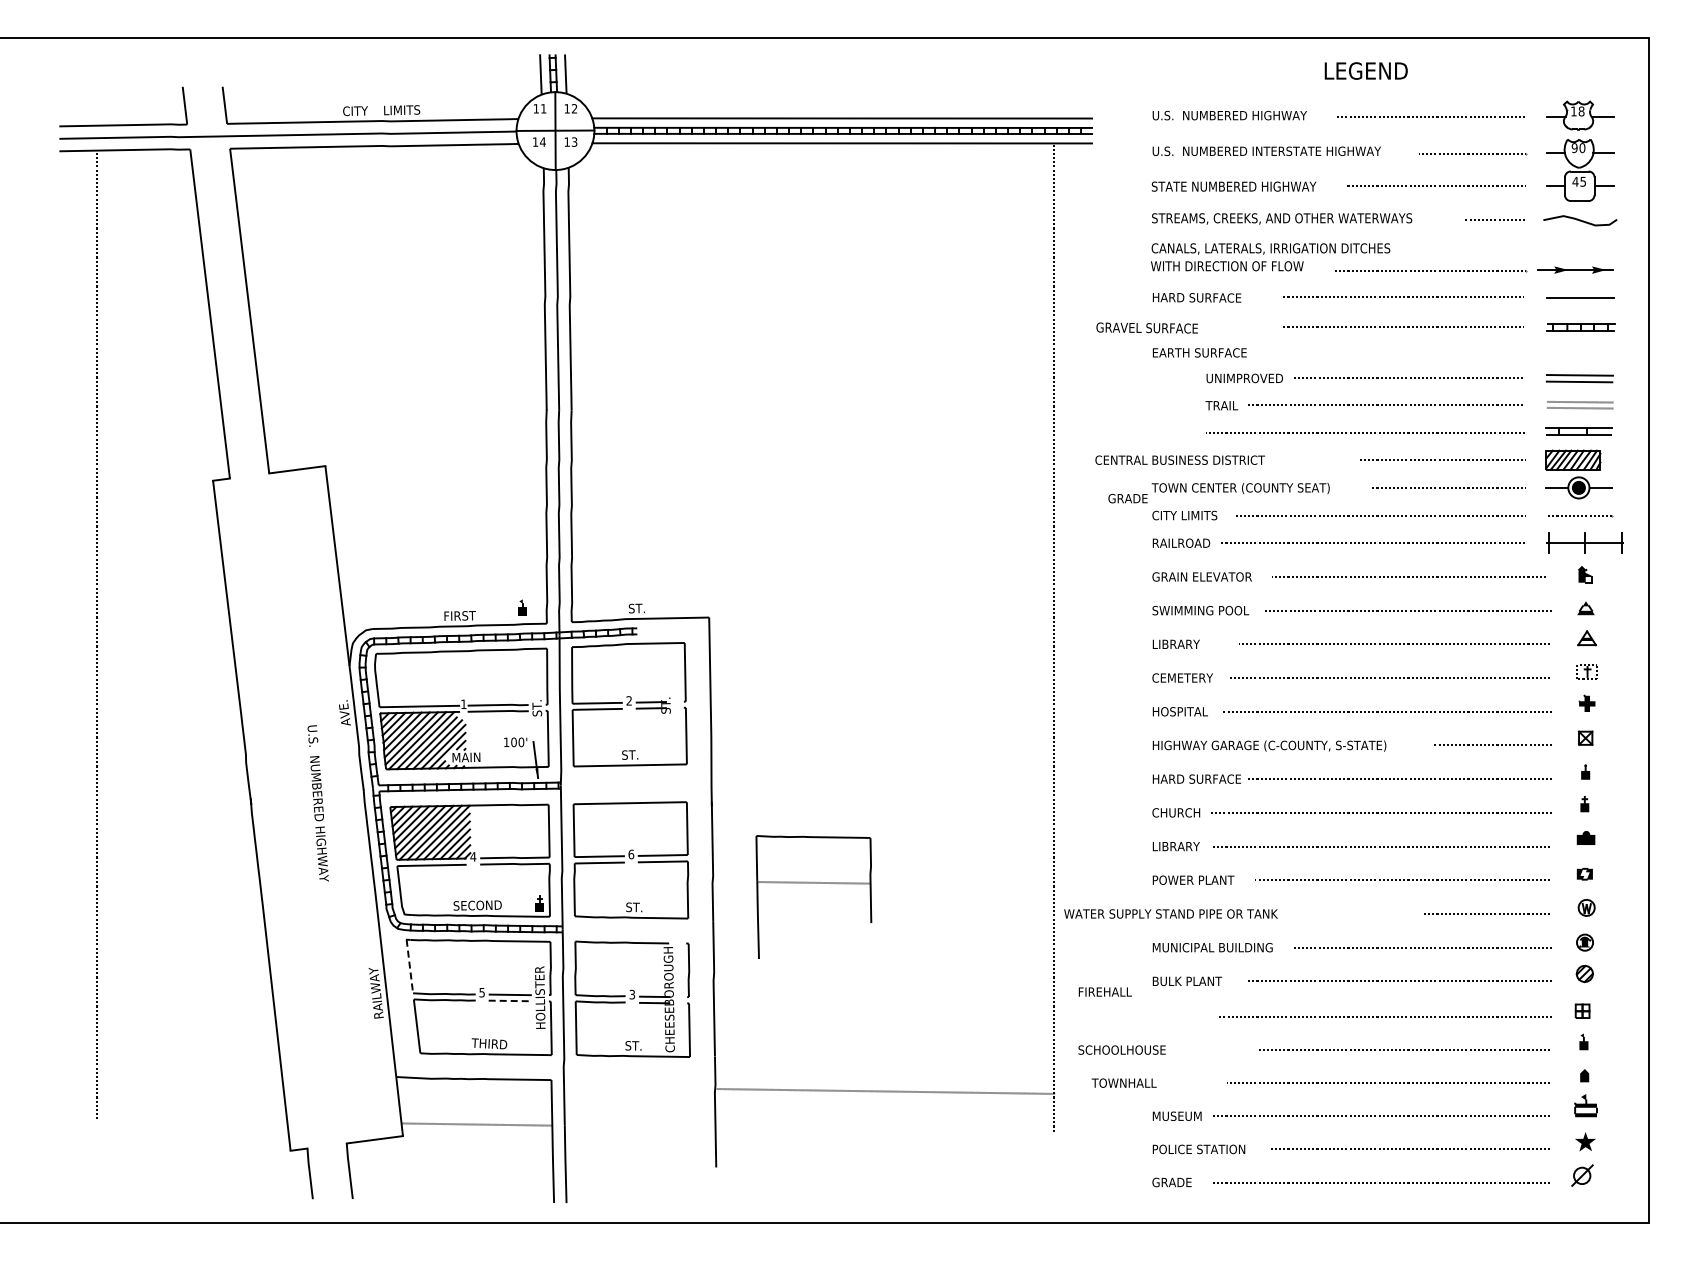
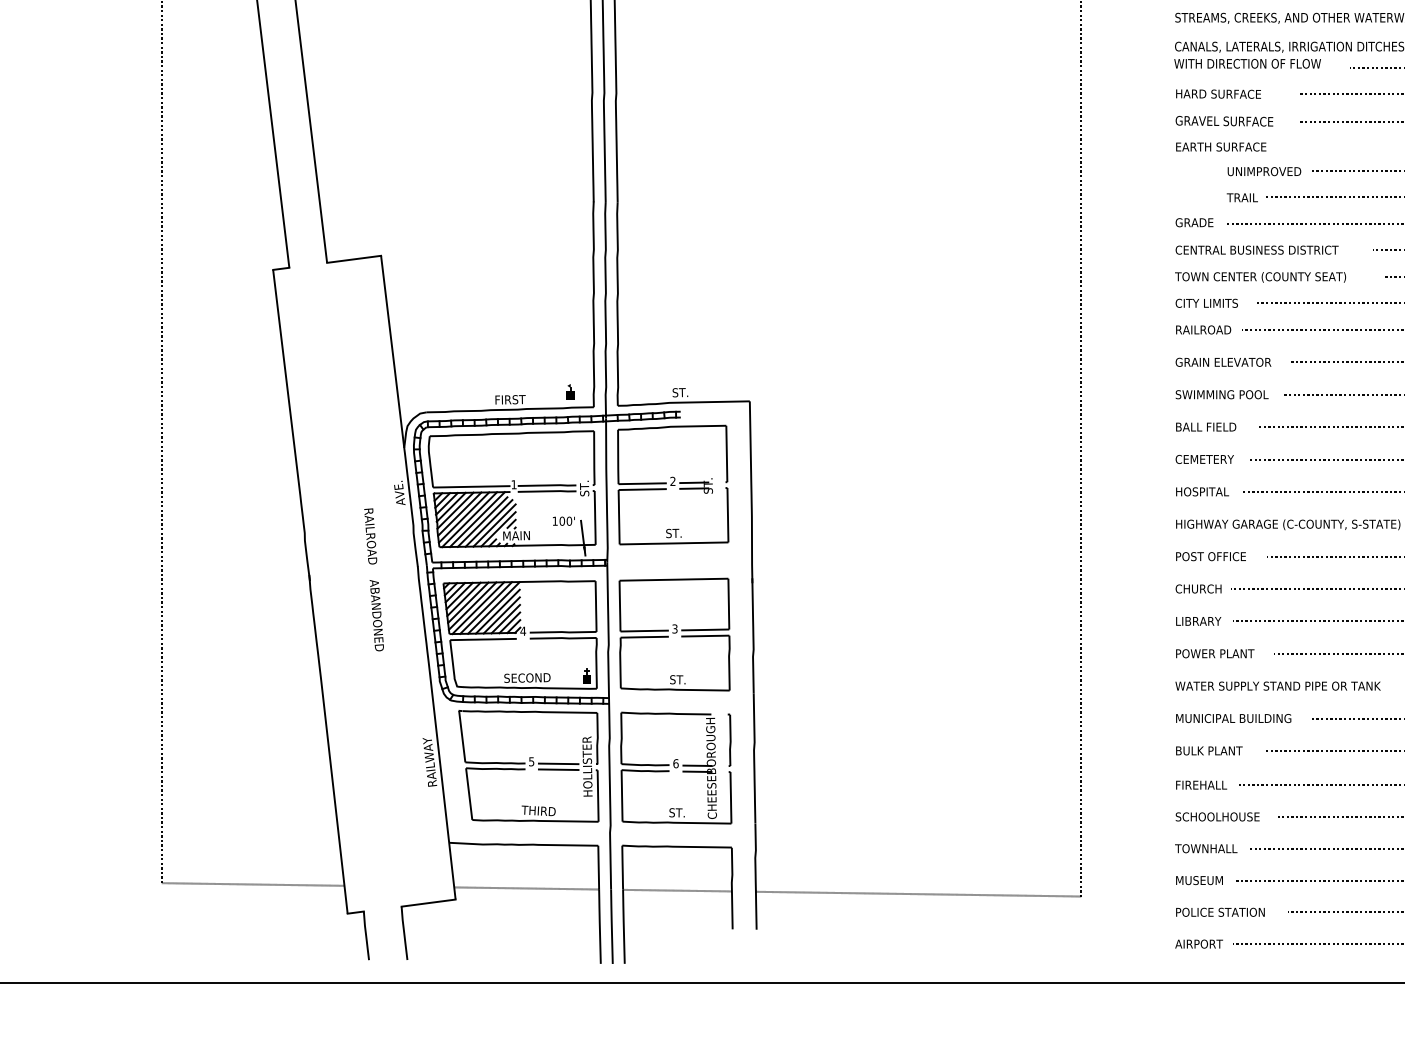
text: (1146, 327) -> (1223, 120), moved
text: (1179, 459) -> (1256, 249), moved
text: (1127, 498) -> (1194, 222), moved
text: (1184, 643) -> (1206, 426), LIBRARY -> BALL FIELD
text: (1197, 778) -> (1218, 555), HARD SURFACE -> POST OFFICE
text: (317, 803) -> (373, 580), U.S.  NUMBERED HIGHWAY -> RAILROAD    ABANDONED
text: (631, 854) -> (675, 629), 6 -> 3
part: (813, 883) -> (677, 891), moved
text: (1170, 913) -> (1277, 685), moved
line: (409, 966) -> (461, 736), dashed -> solid
text: (1104, 991) -> (1200, 784), moved
text: (632, 994) -> (676, 763), 3 -> 6
line: (510, 1000) -> (558, 769), dashed -> solid
text: (1121, 1049) -> (1217, 816), moved
text: (1123, 1082) -> (1205, 848), moved
line: (885, 1091) -> (918, 894), moved
line: (192, 1120) -> (253, 884), added
text: (1176, 1182) -> (1198, 944), GRADE -> AIRPORT

